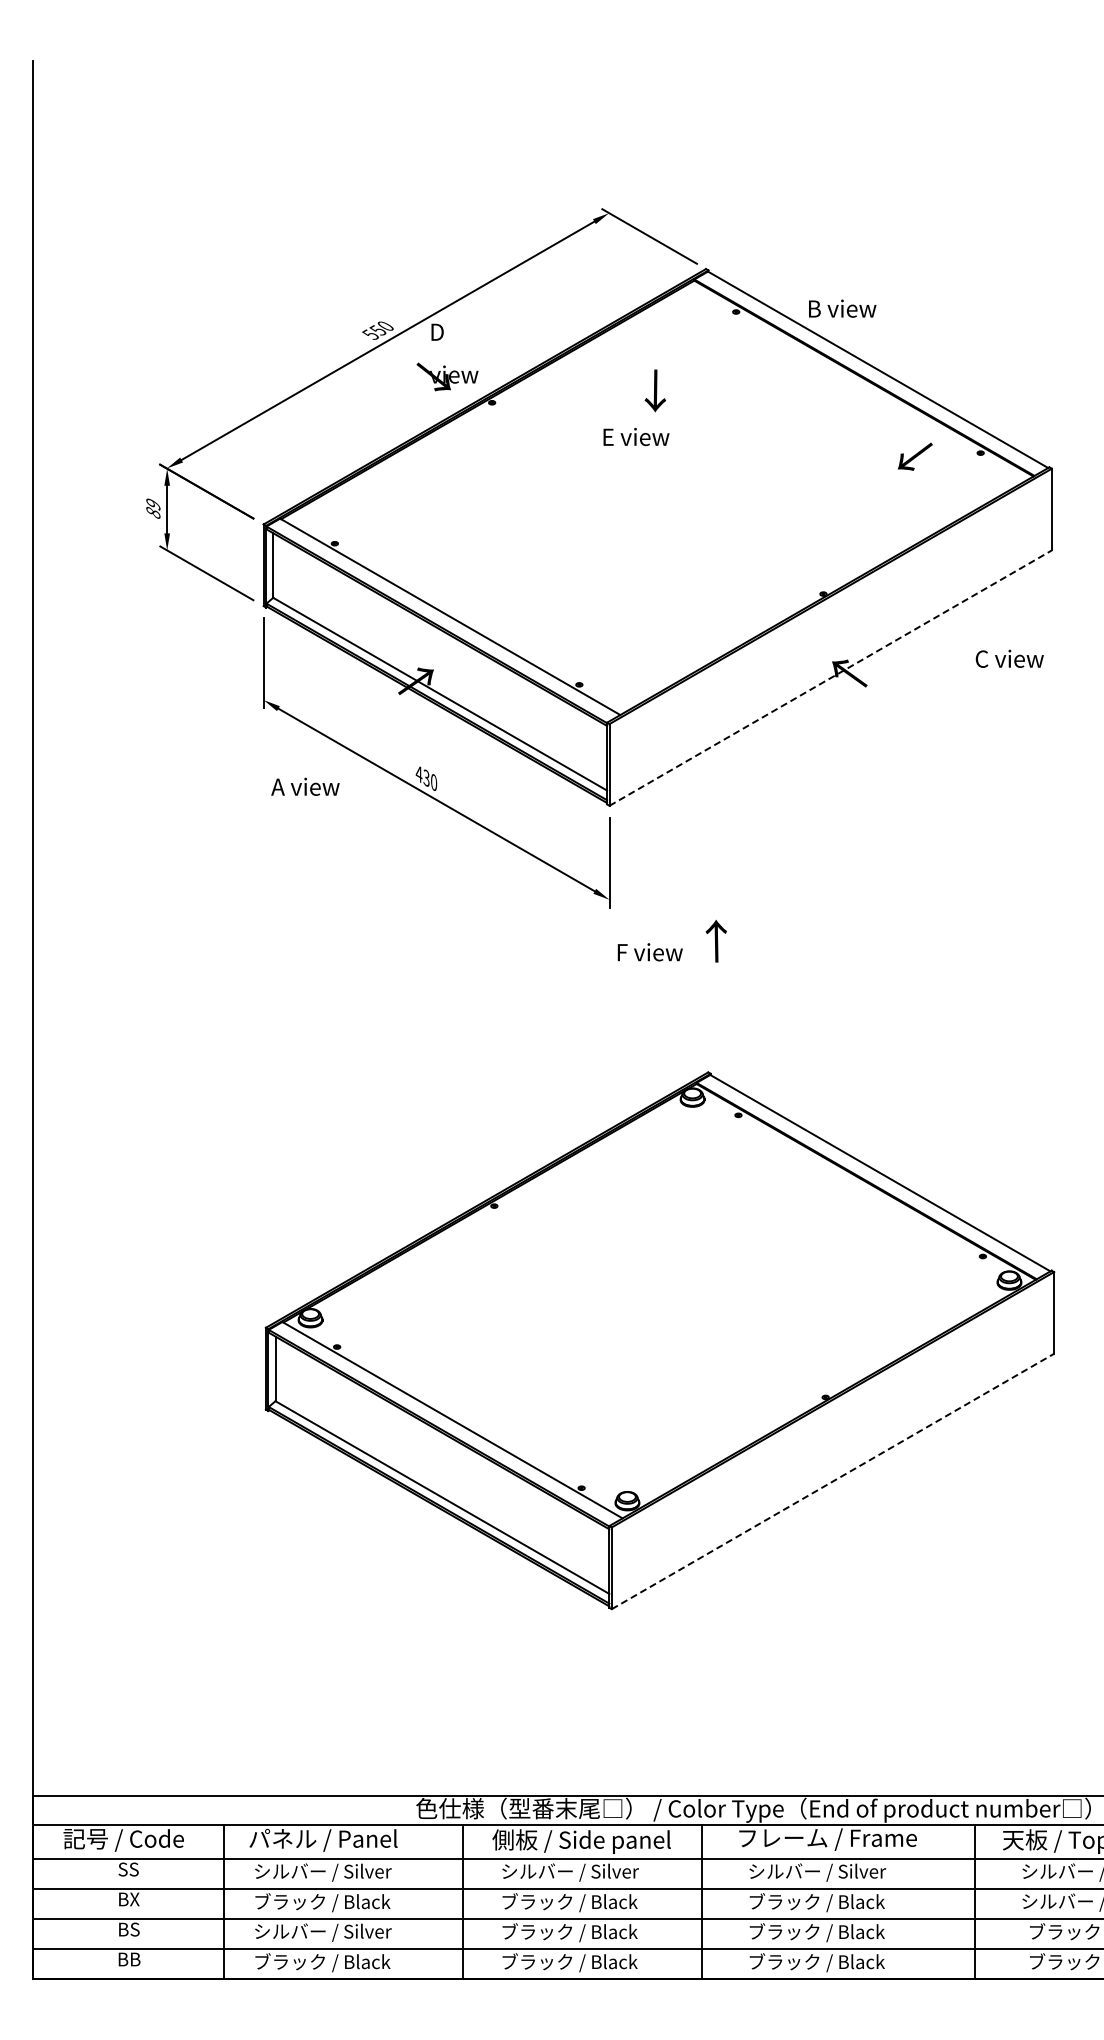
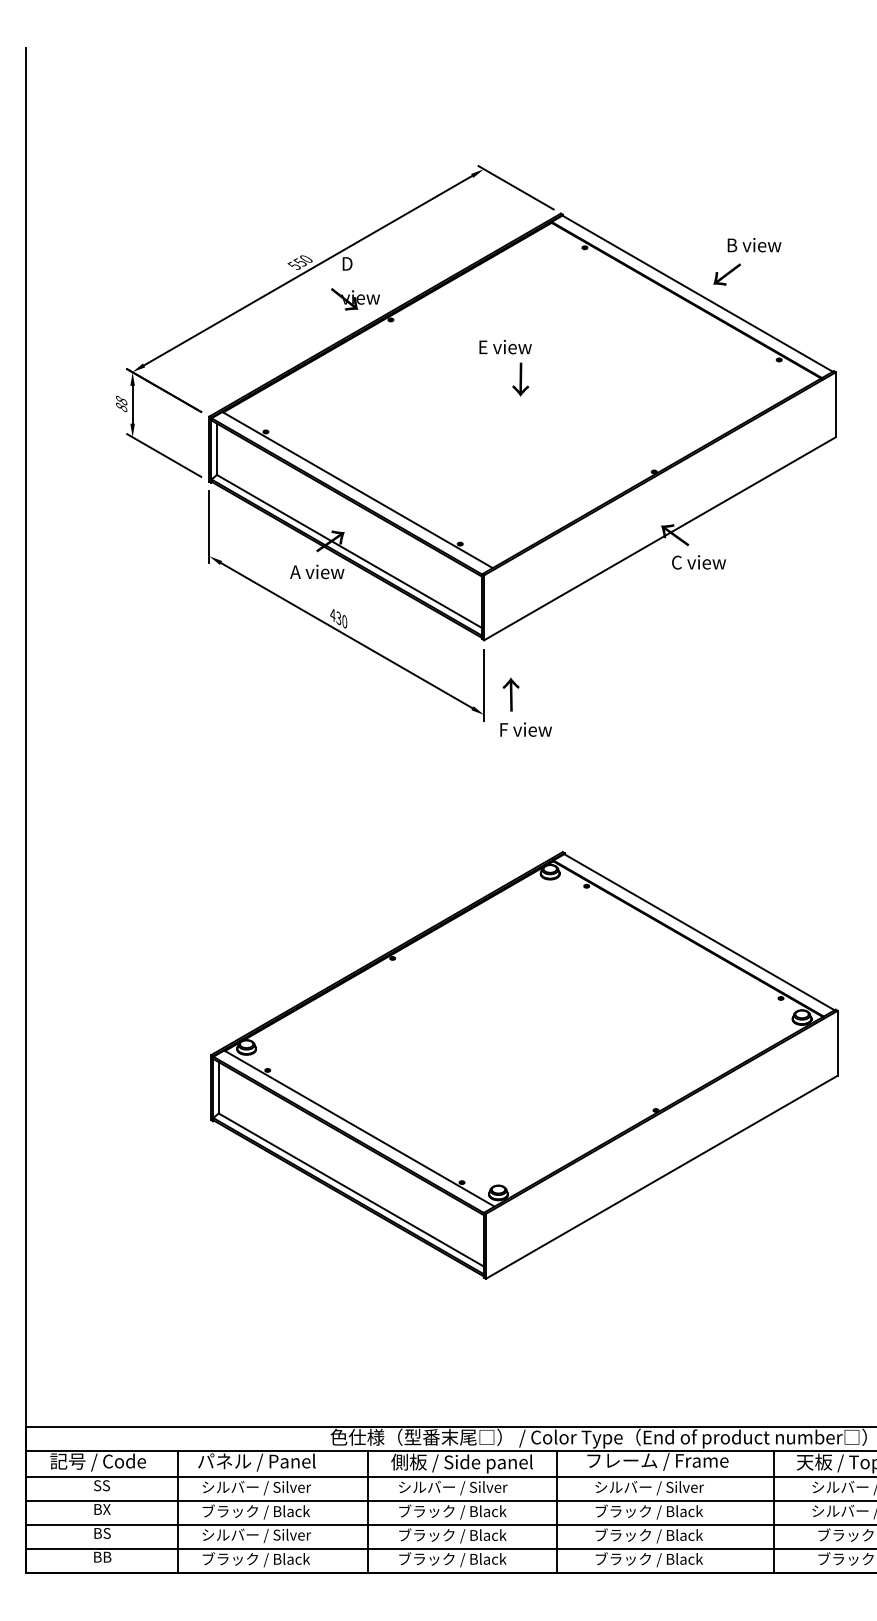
text: (842, 308) -> (754, 244), moved
text: (654, 390) -> (519, 379), moved
text: (914, 456) -> (726, 274), moved
text: (153, 504) -> (121, 400), 89 -> 88
text: (1009, 658) -> (698, 562), moved
line: (831, 677) -> (660, 538), dashed -> solid
text: (305, 786) -> (317, 571), moved
text: (715, 940) -> (510, 694), moved
text: (649, 952) -> (525, 729), moved
line: (833, 1481) -> (662, 1177), dashed -> solid

